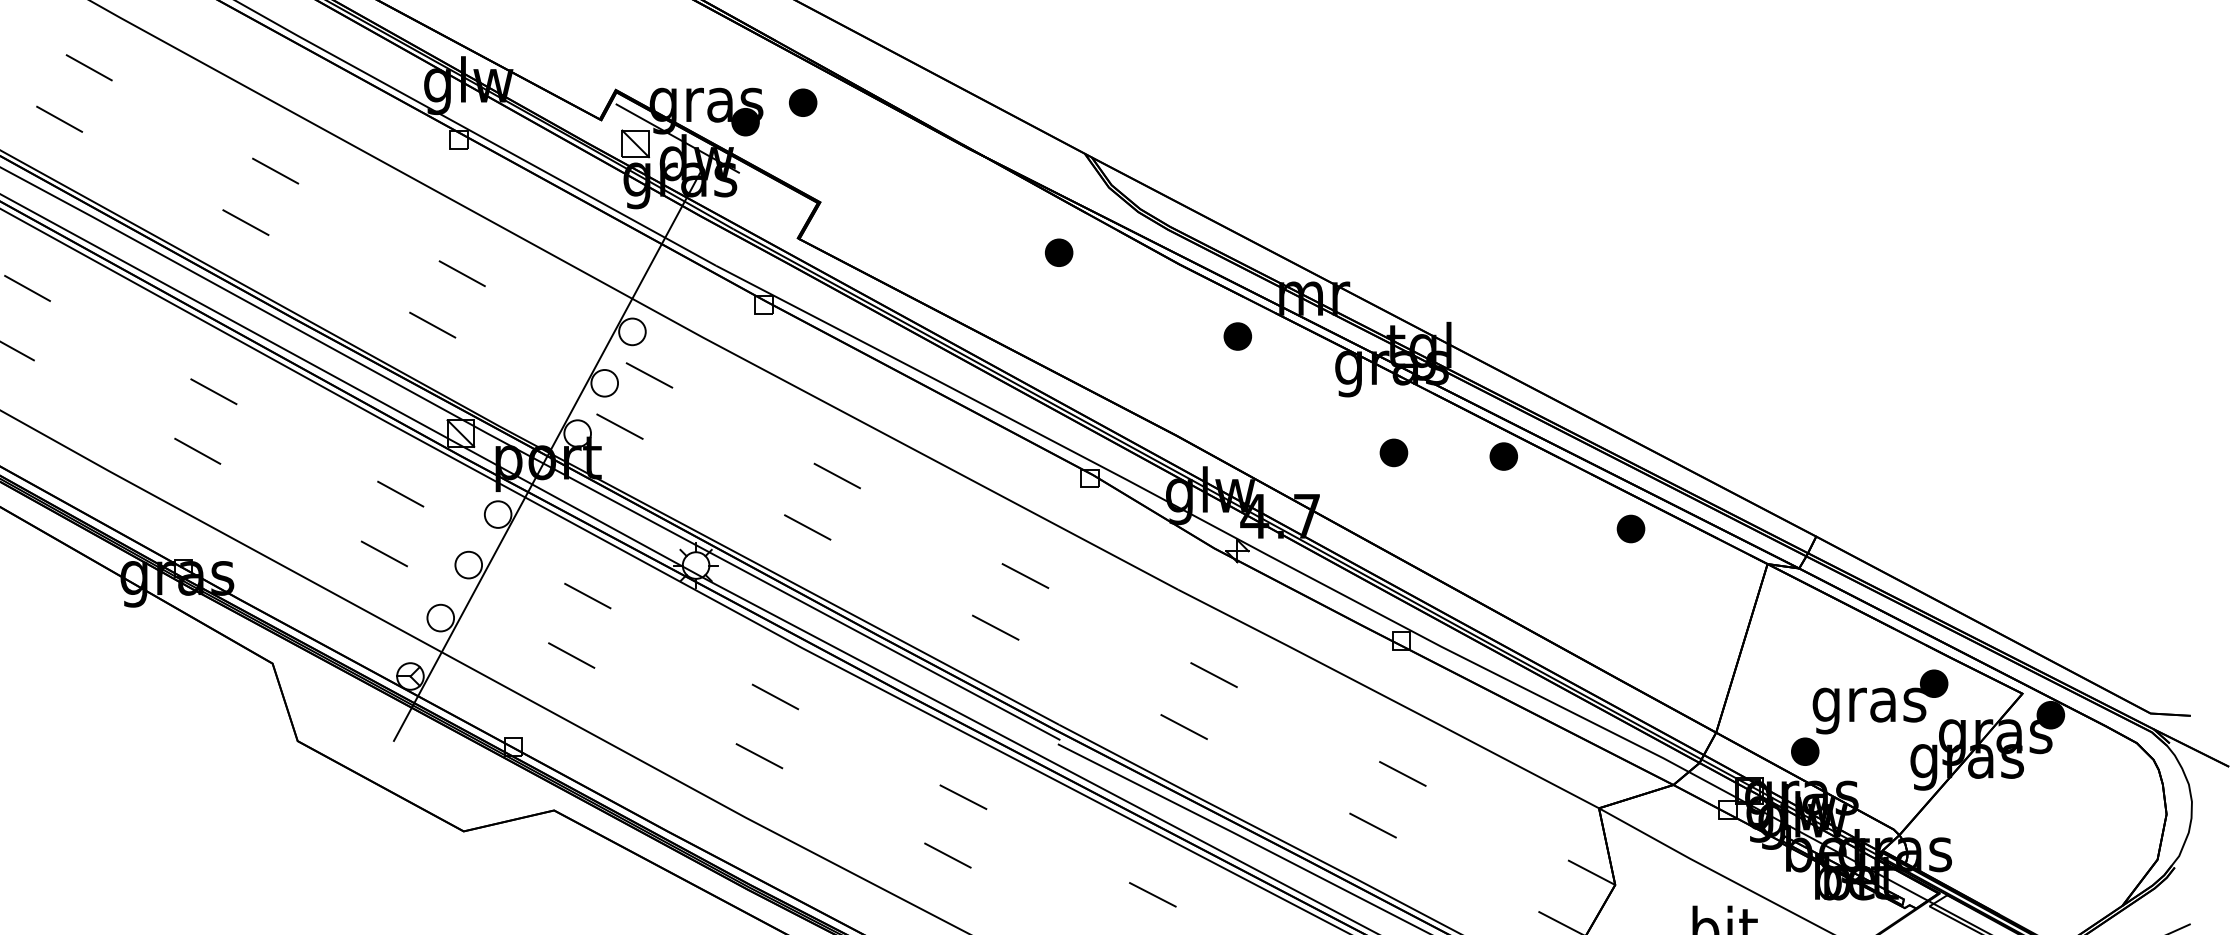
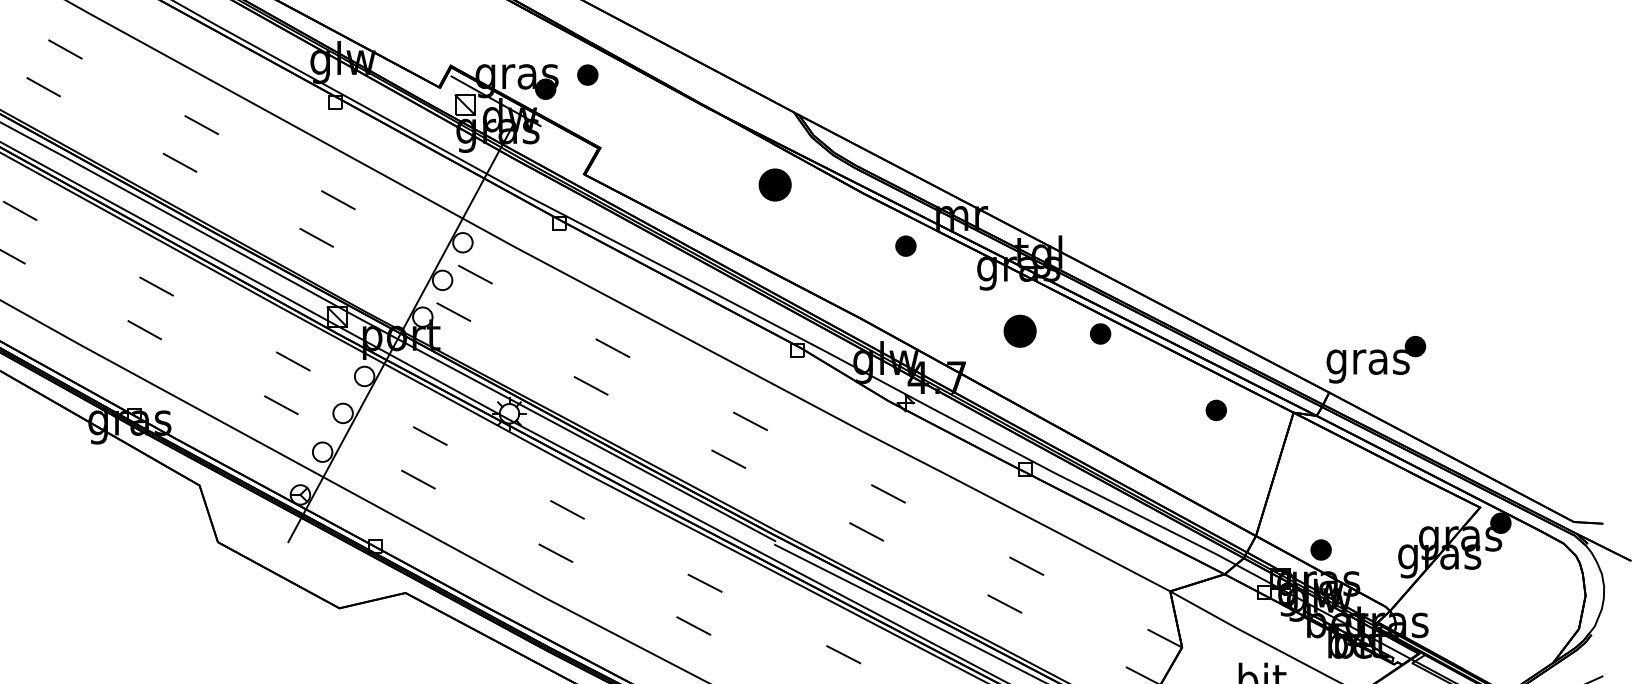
part: (1058, 252) -> (774, 184), size x1.6
part: (1393, 452) -> (1019, 331), size x1.6
part: (1630, 528) -> (1215, 410), moved
part: (1880, 701) -> (1376, 359), moved

